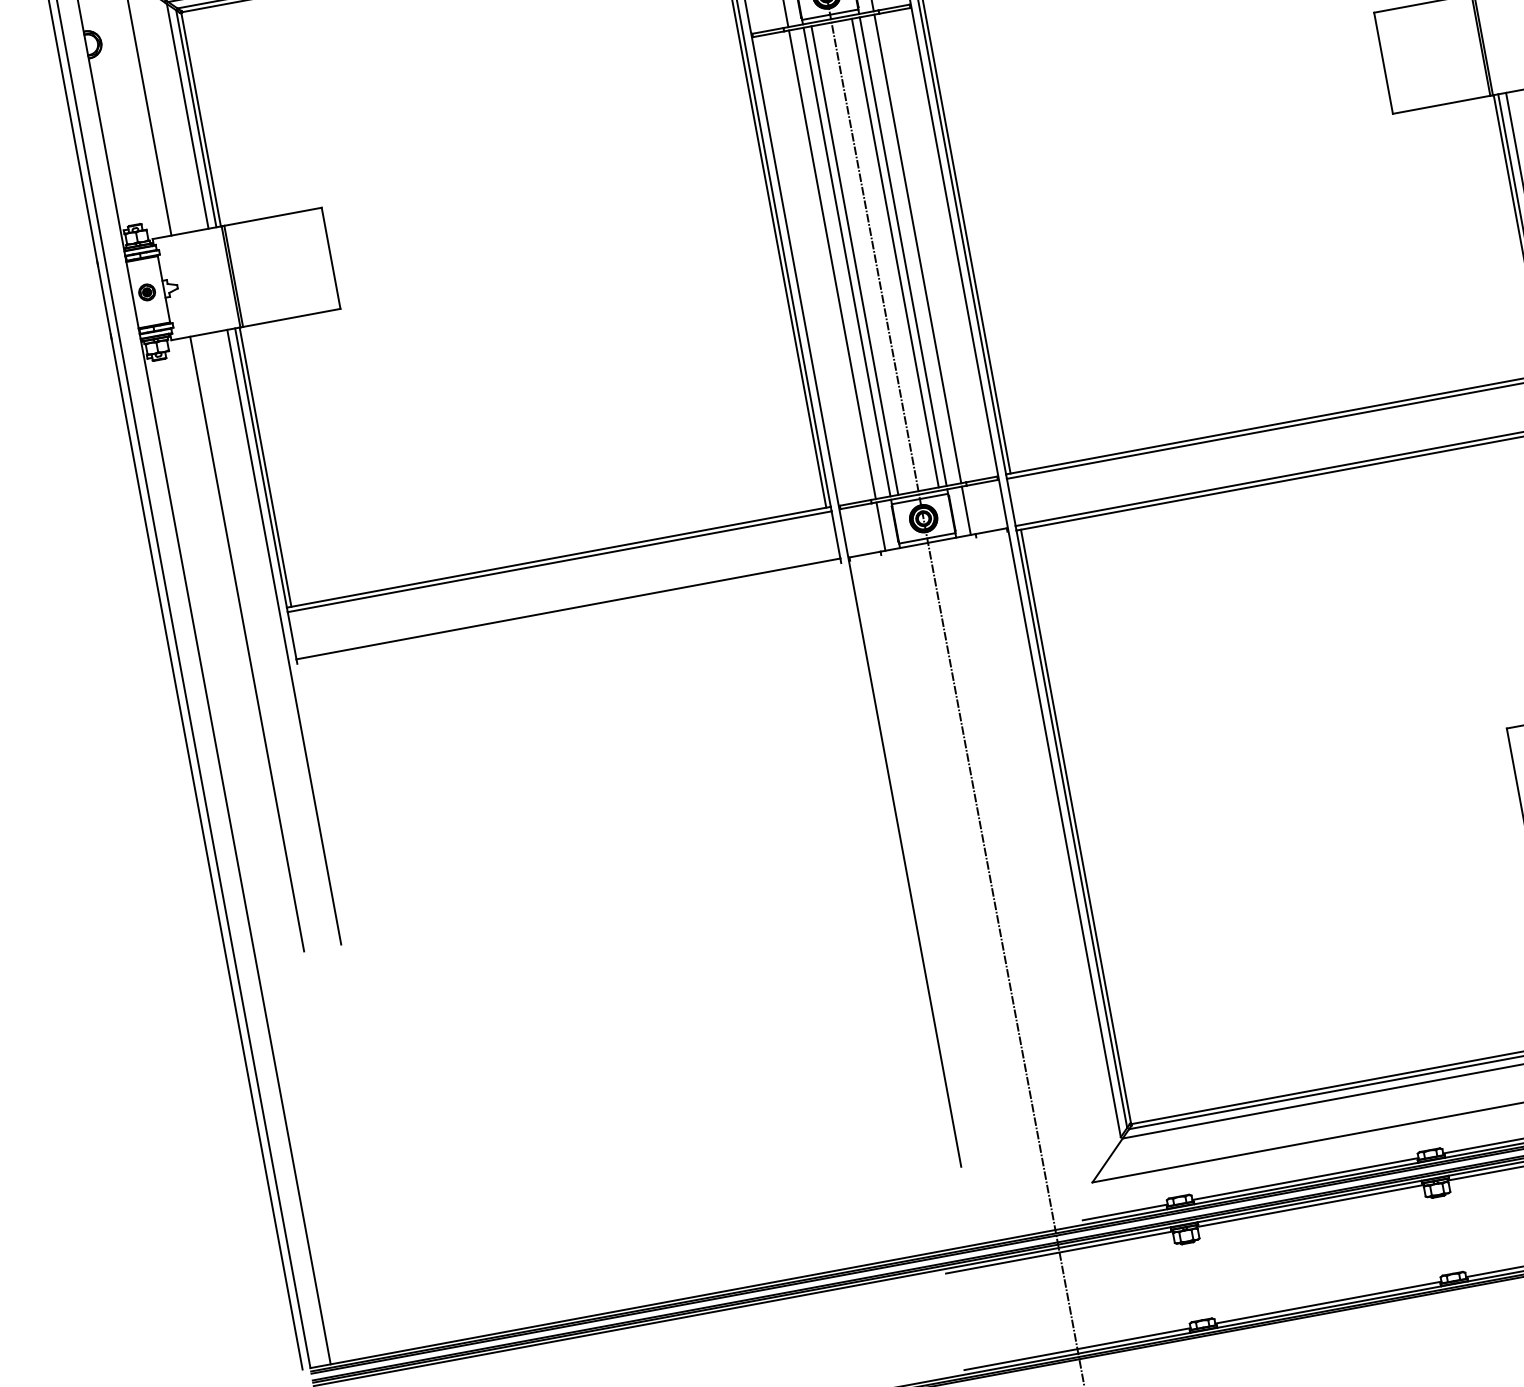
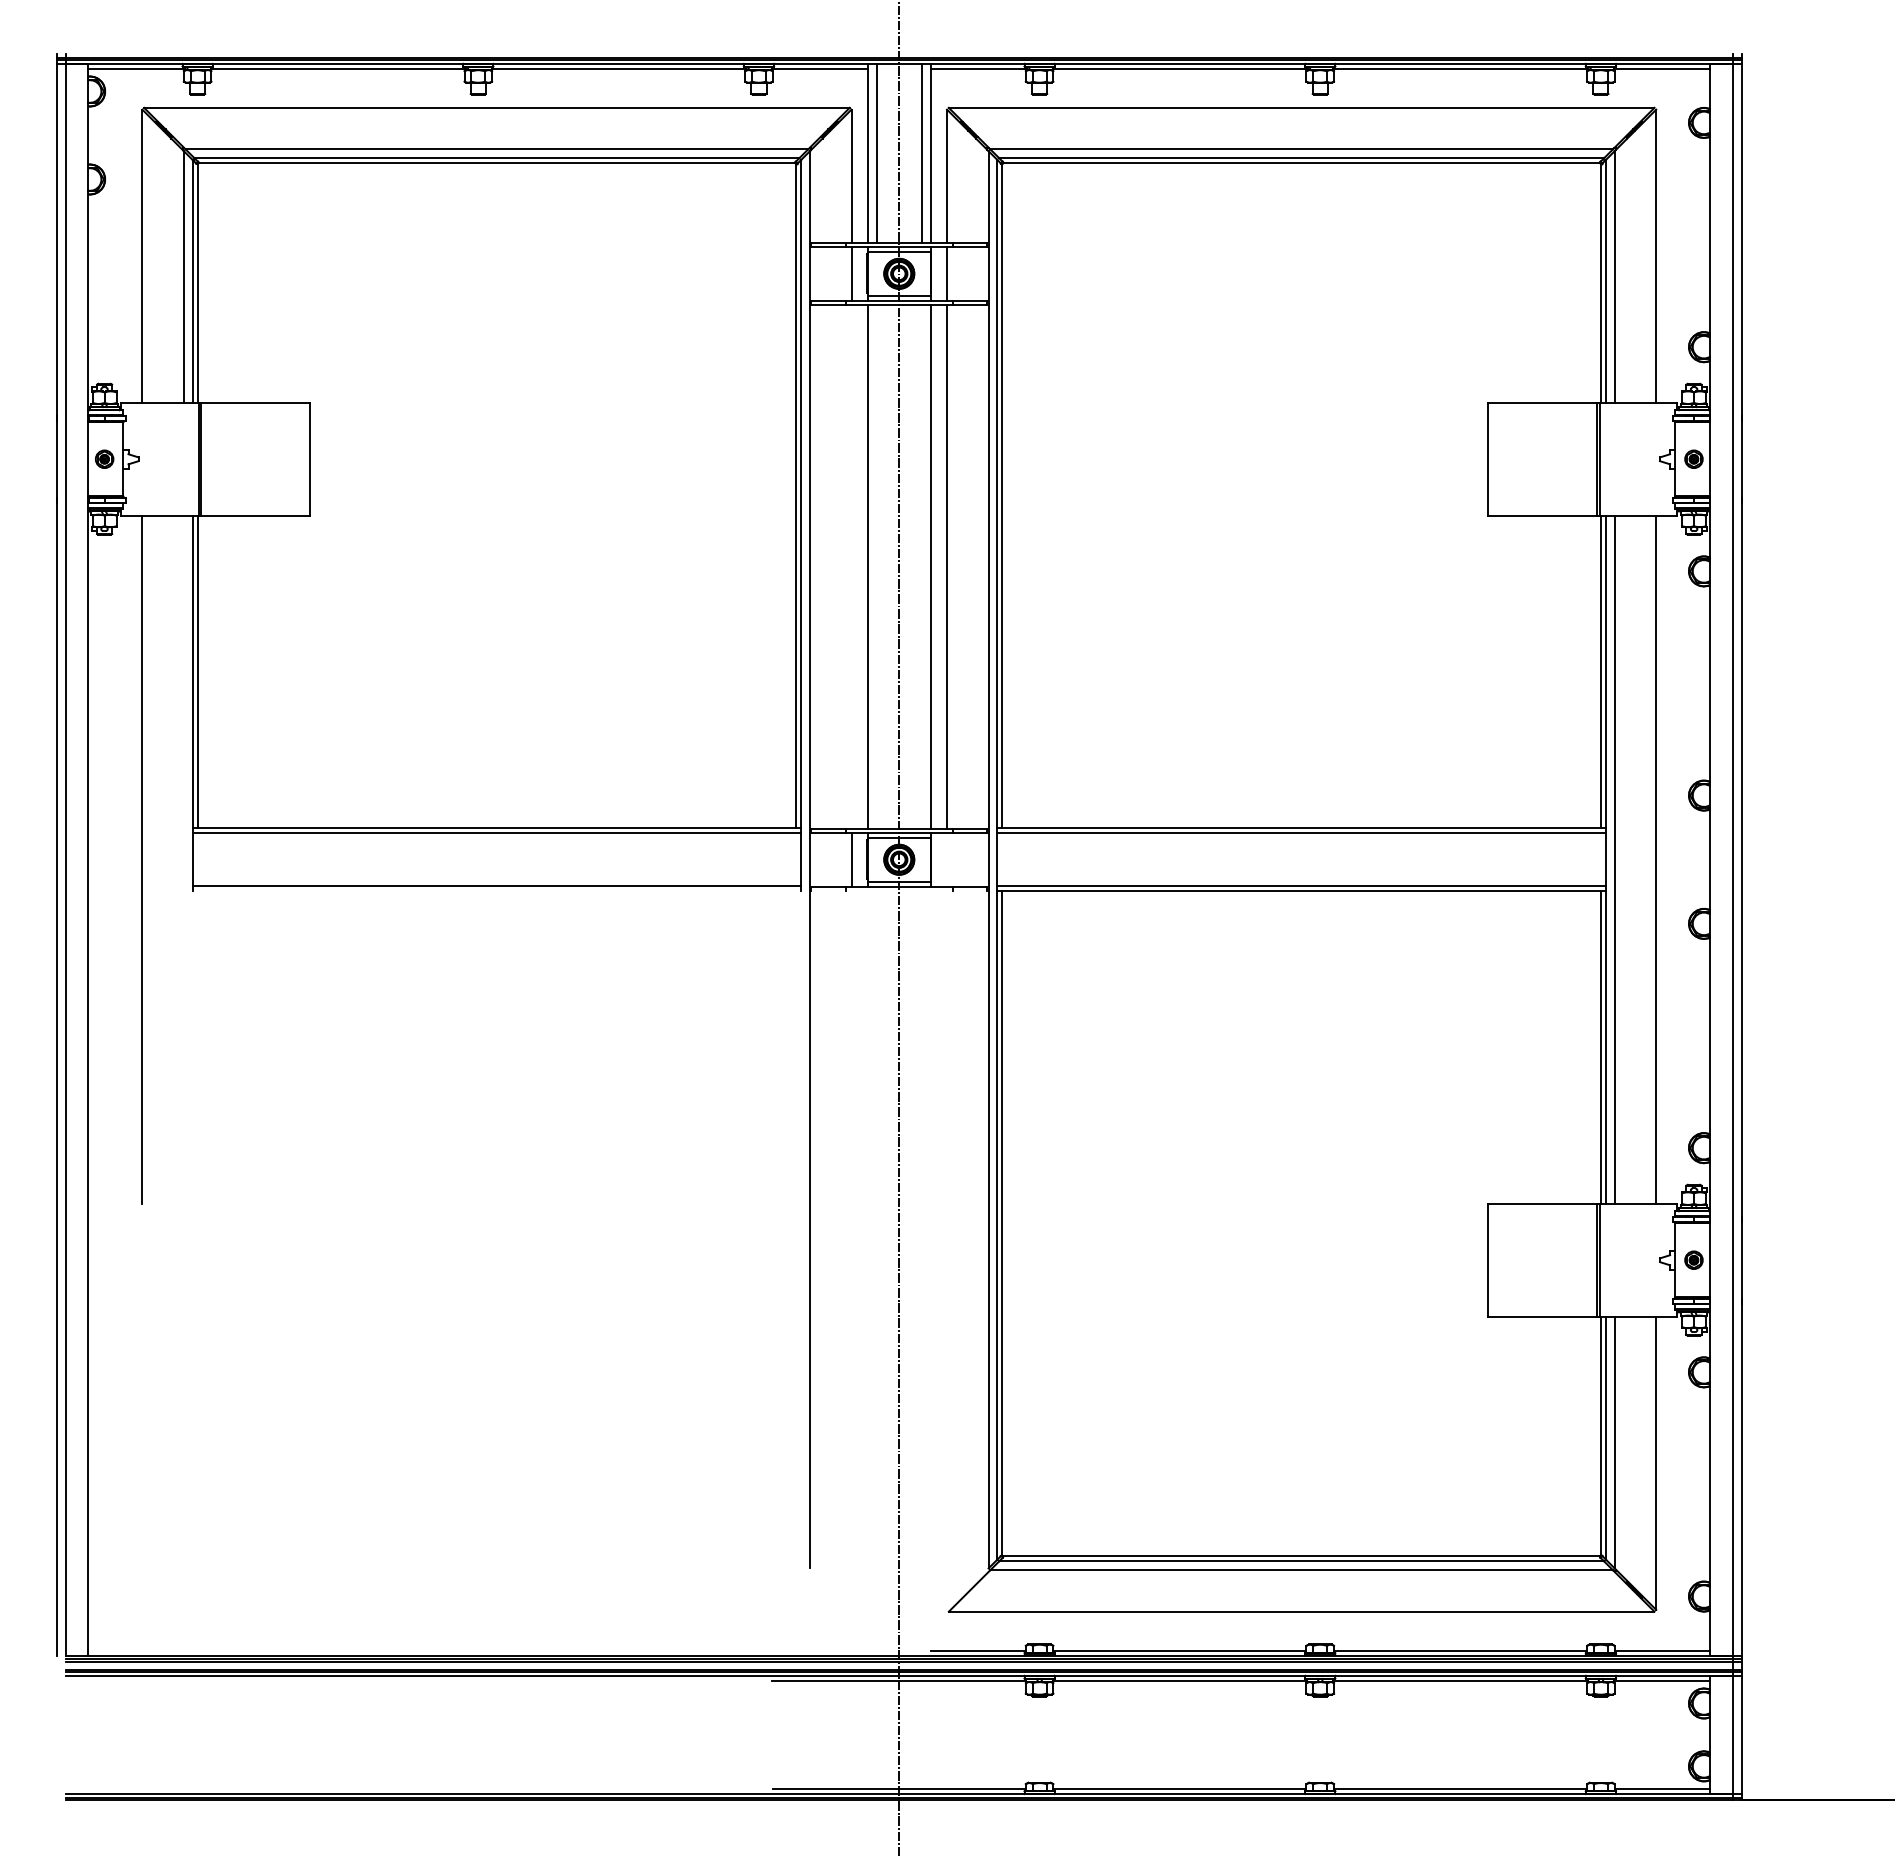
line: (894, 252) -> (921, 566), removed
line: (854, 260) -> (876, 566), removed
line: (832, 264) -> (851, 566), removed
line: (966, 510) -> (947, 859), removed
line: (283, 637) -> (183, 859), removed

